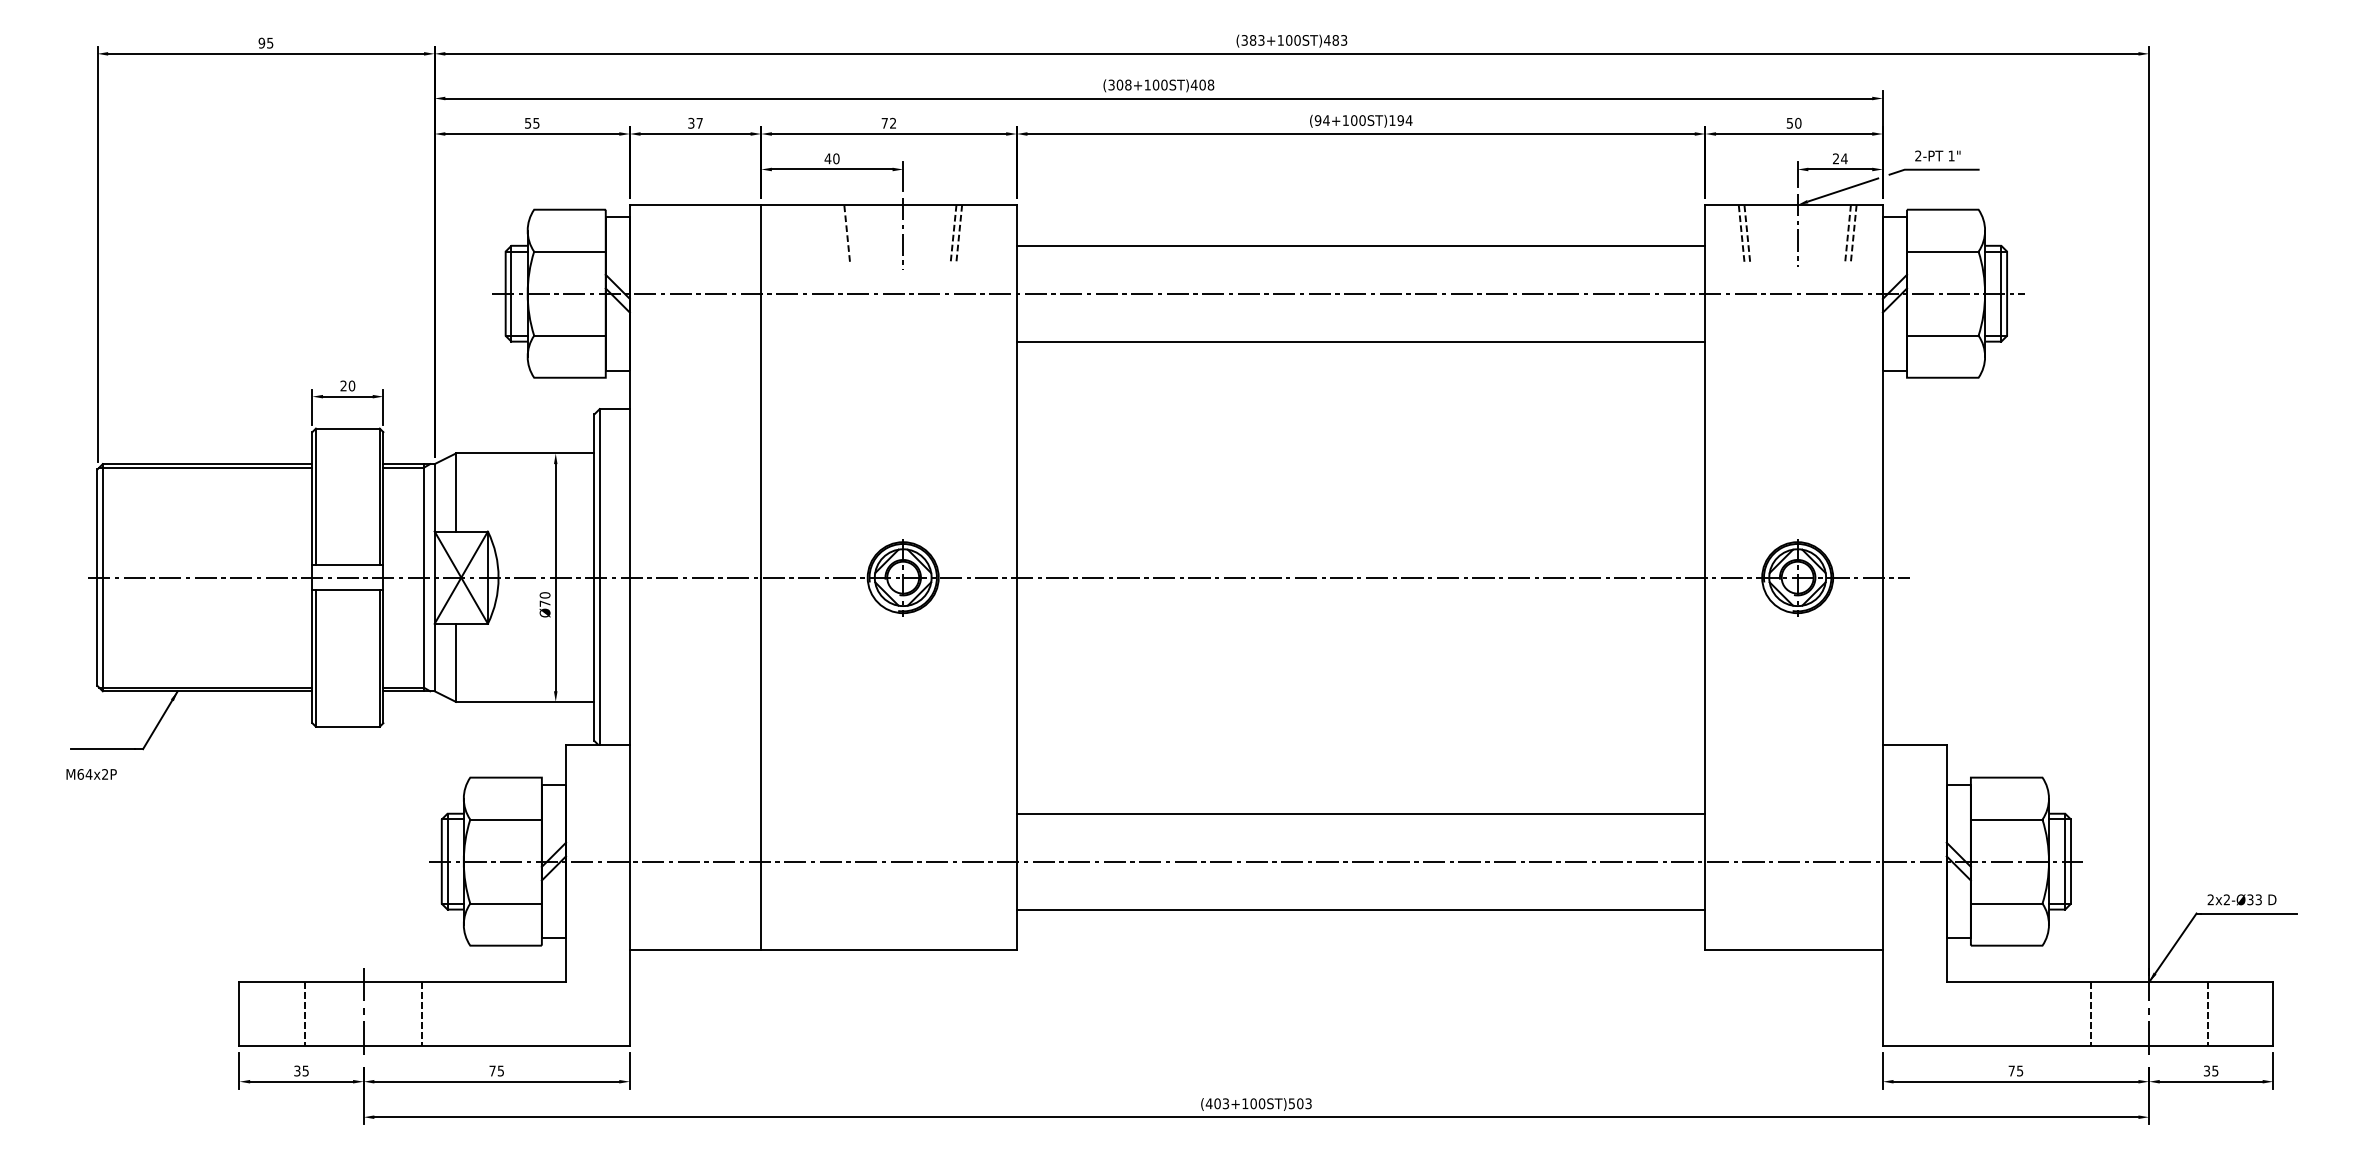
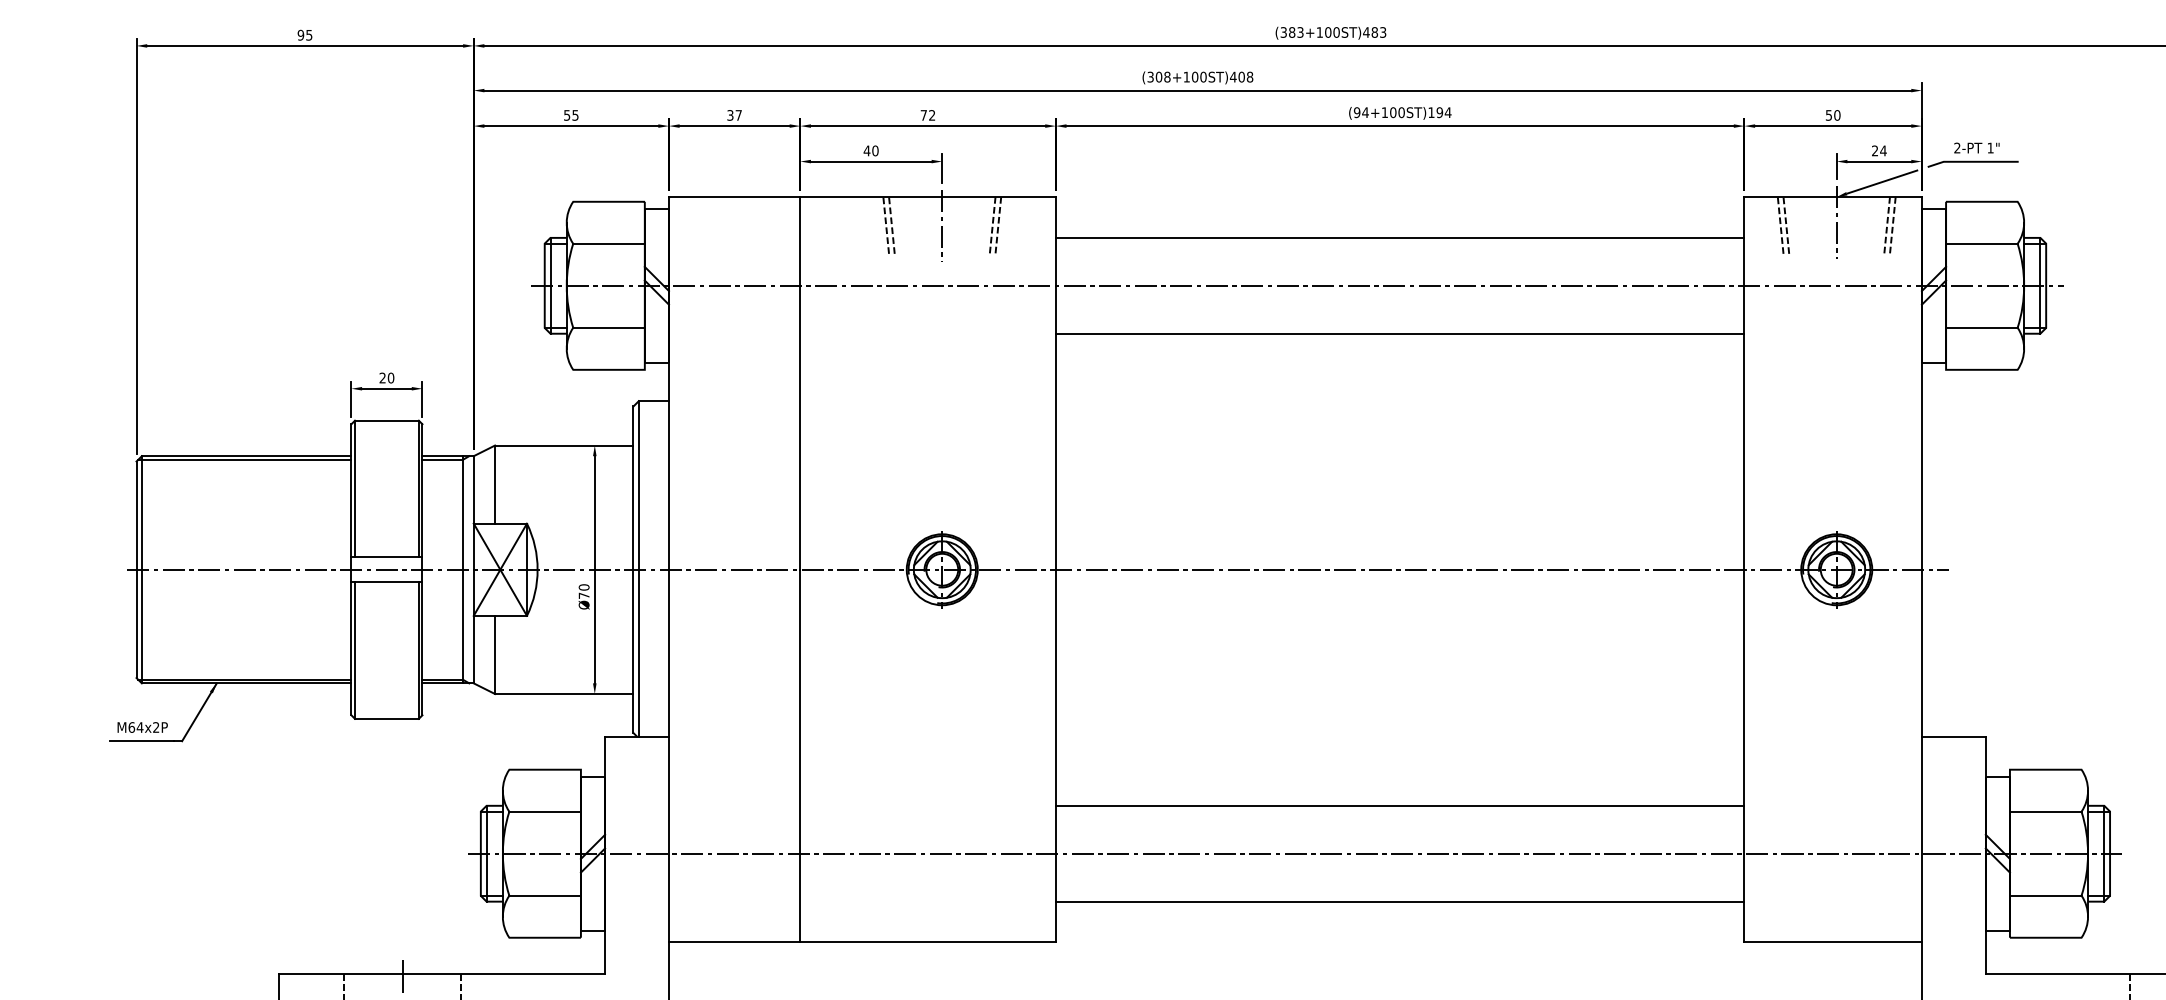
line: (852, 233) -> (891, 225), added
text: (91, 774) -> (142, 727), moved

